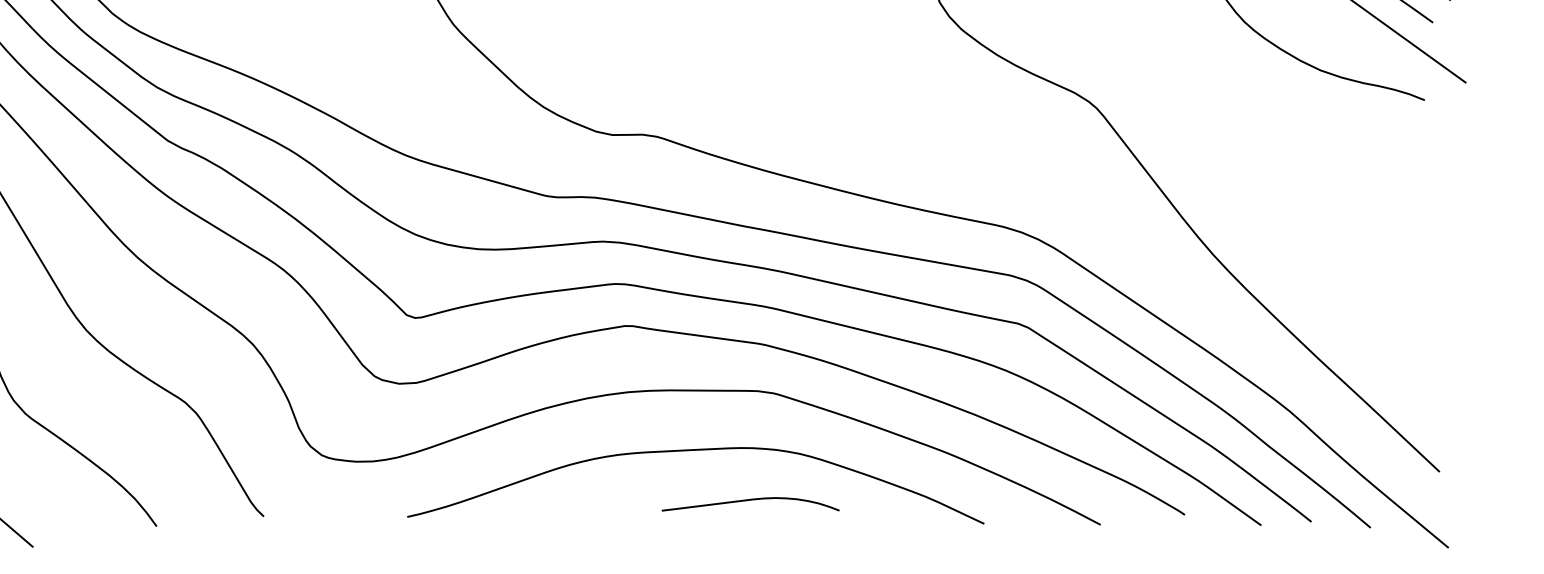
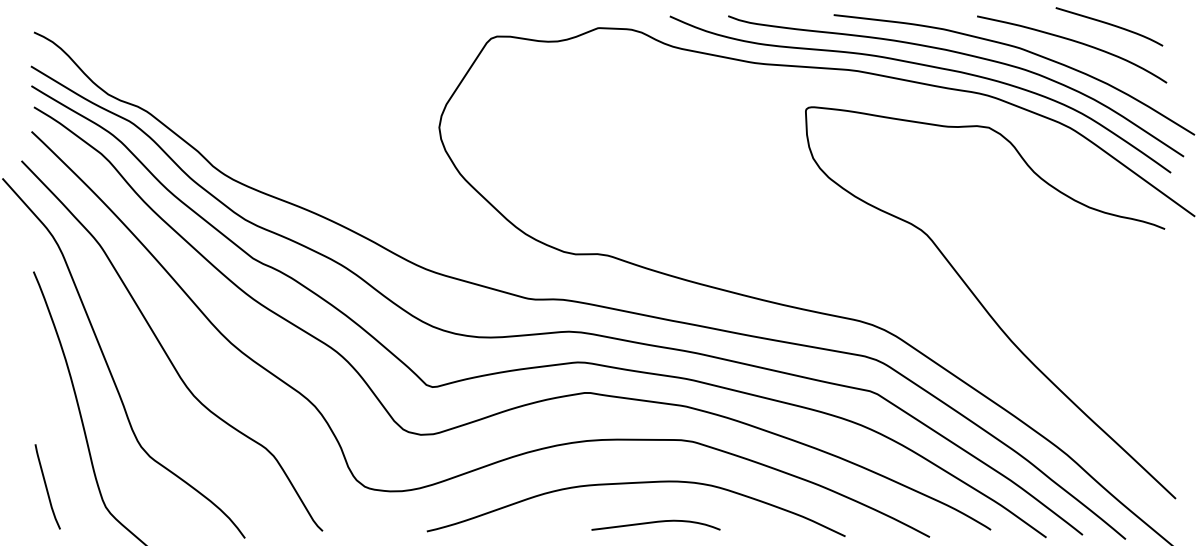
curve: (748, 501) -> (654, 523), moved

